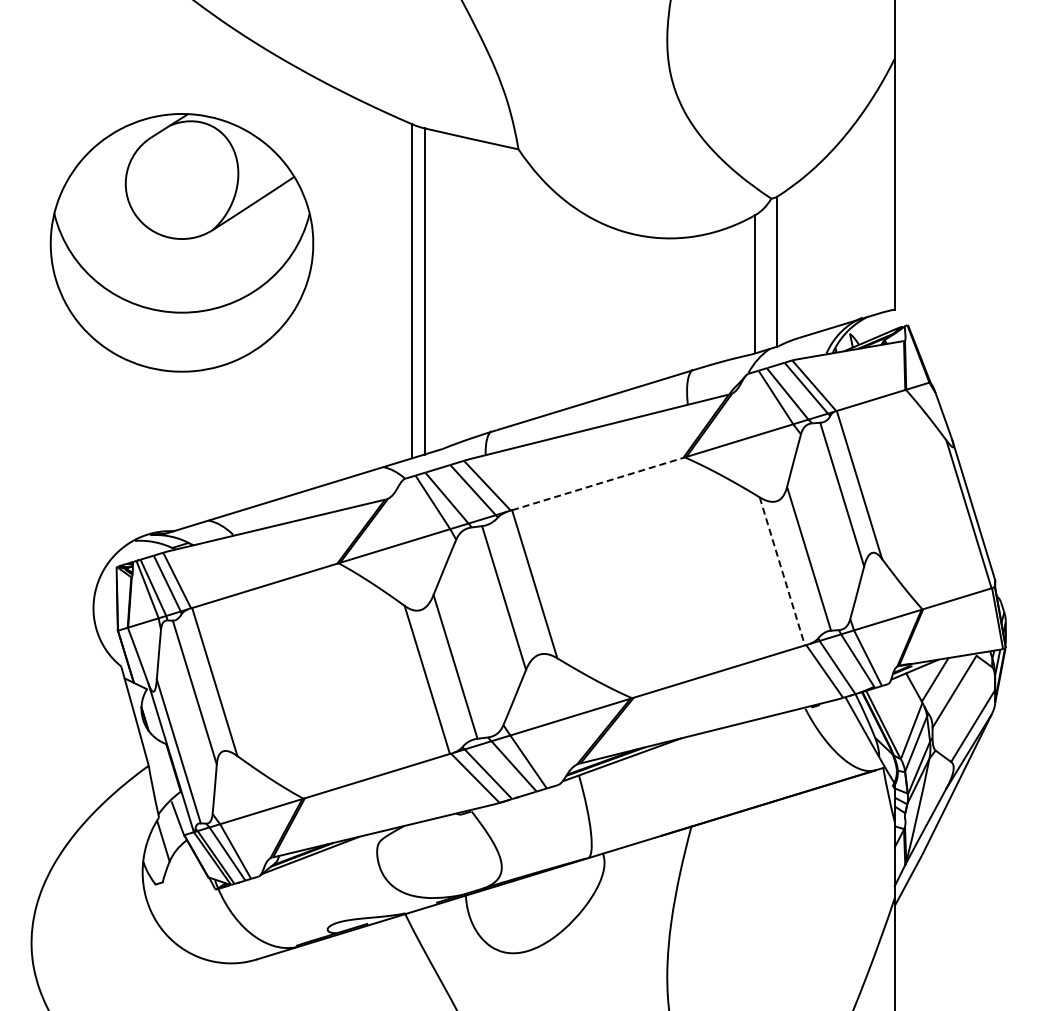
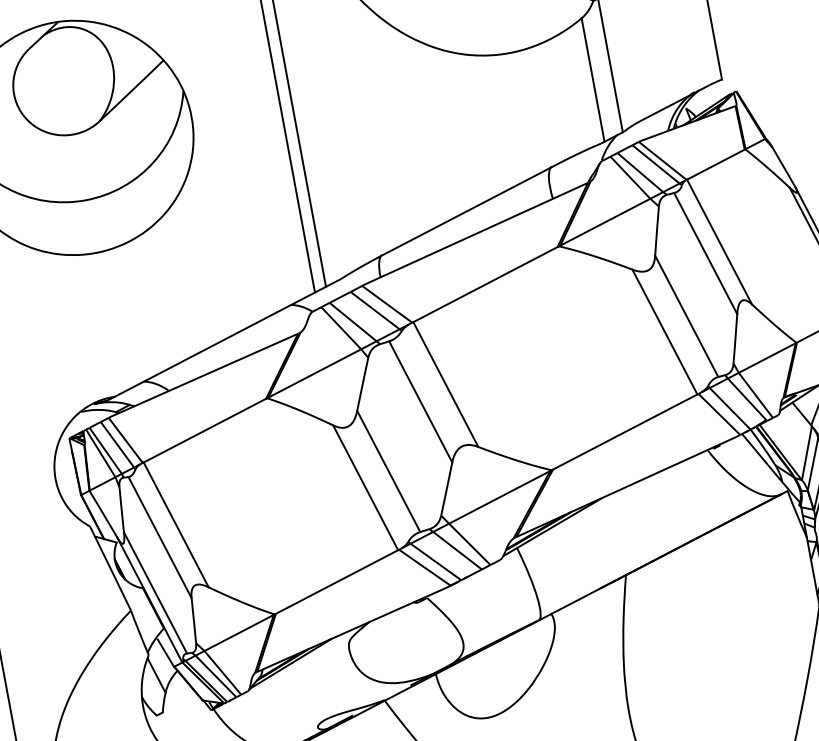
line: (597, 484) -> (485, 285), dashed -> solid
line: (782, 571) -> (665, 332), dashed -> solid

